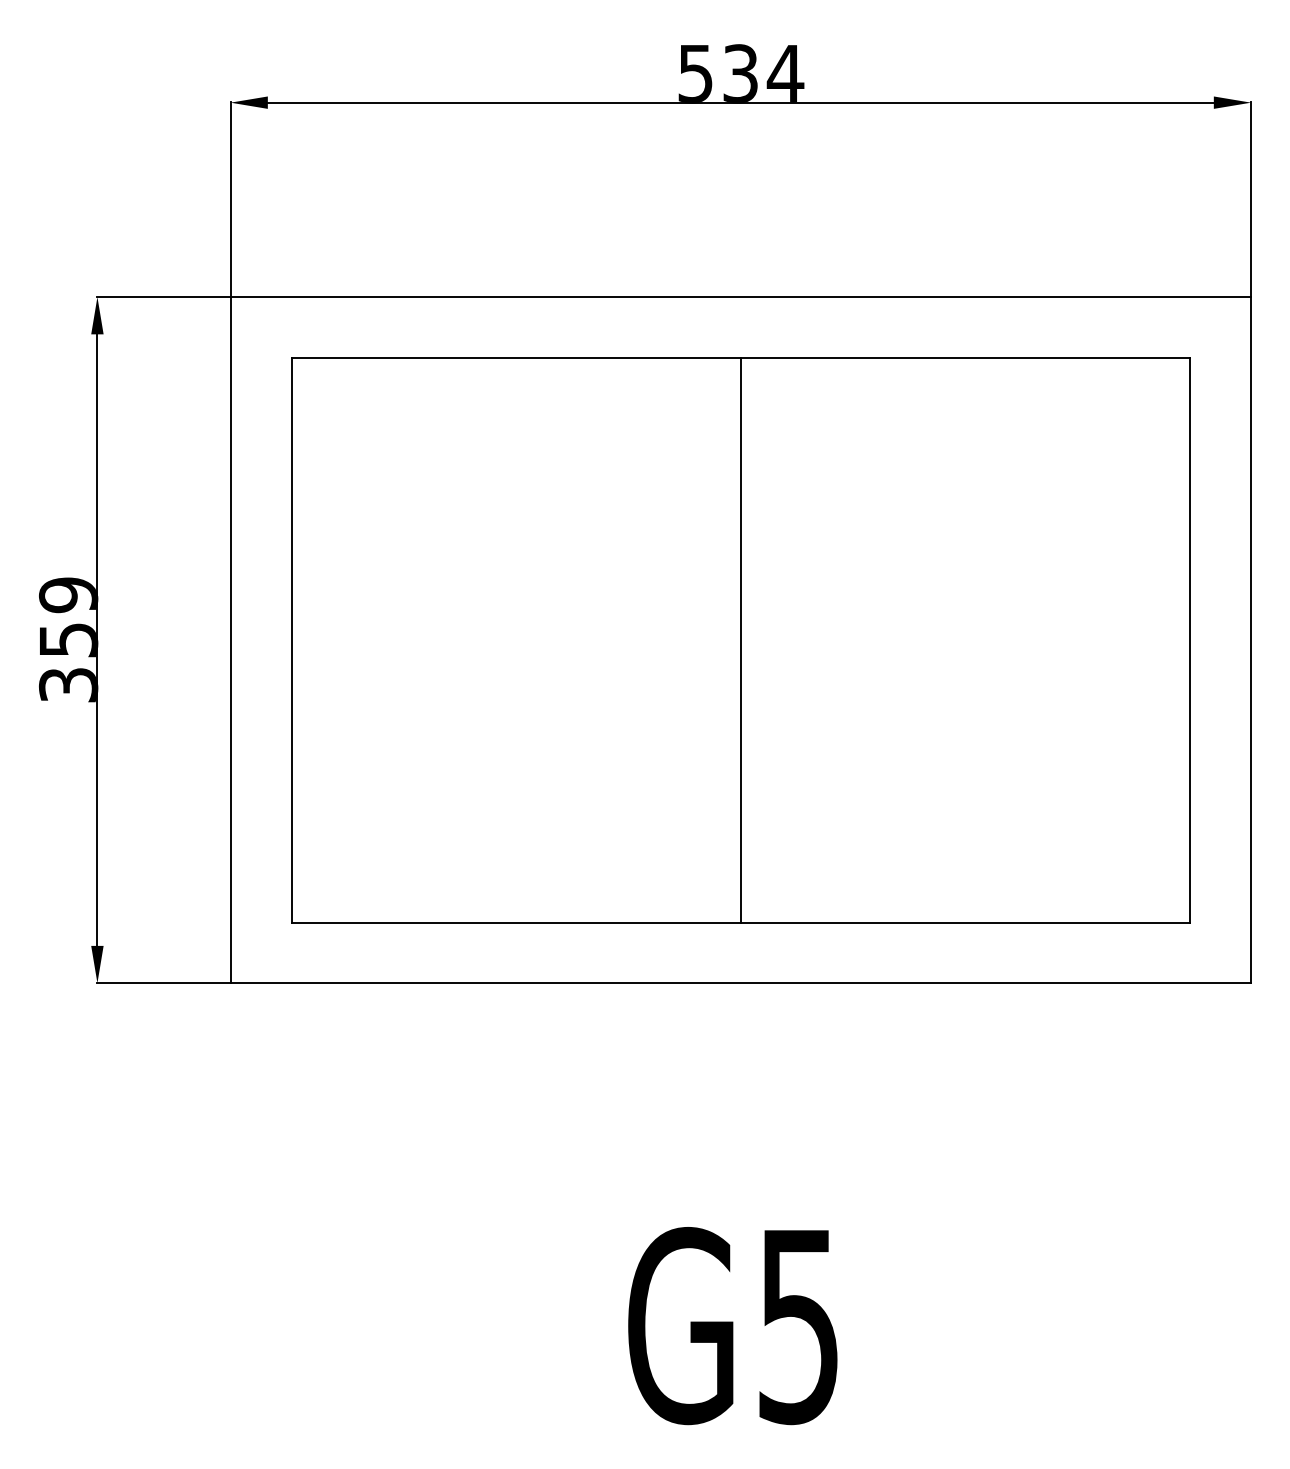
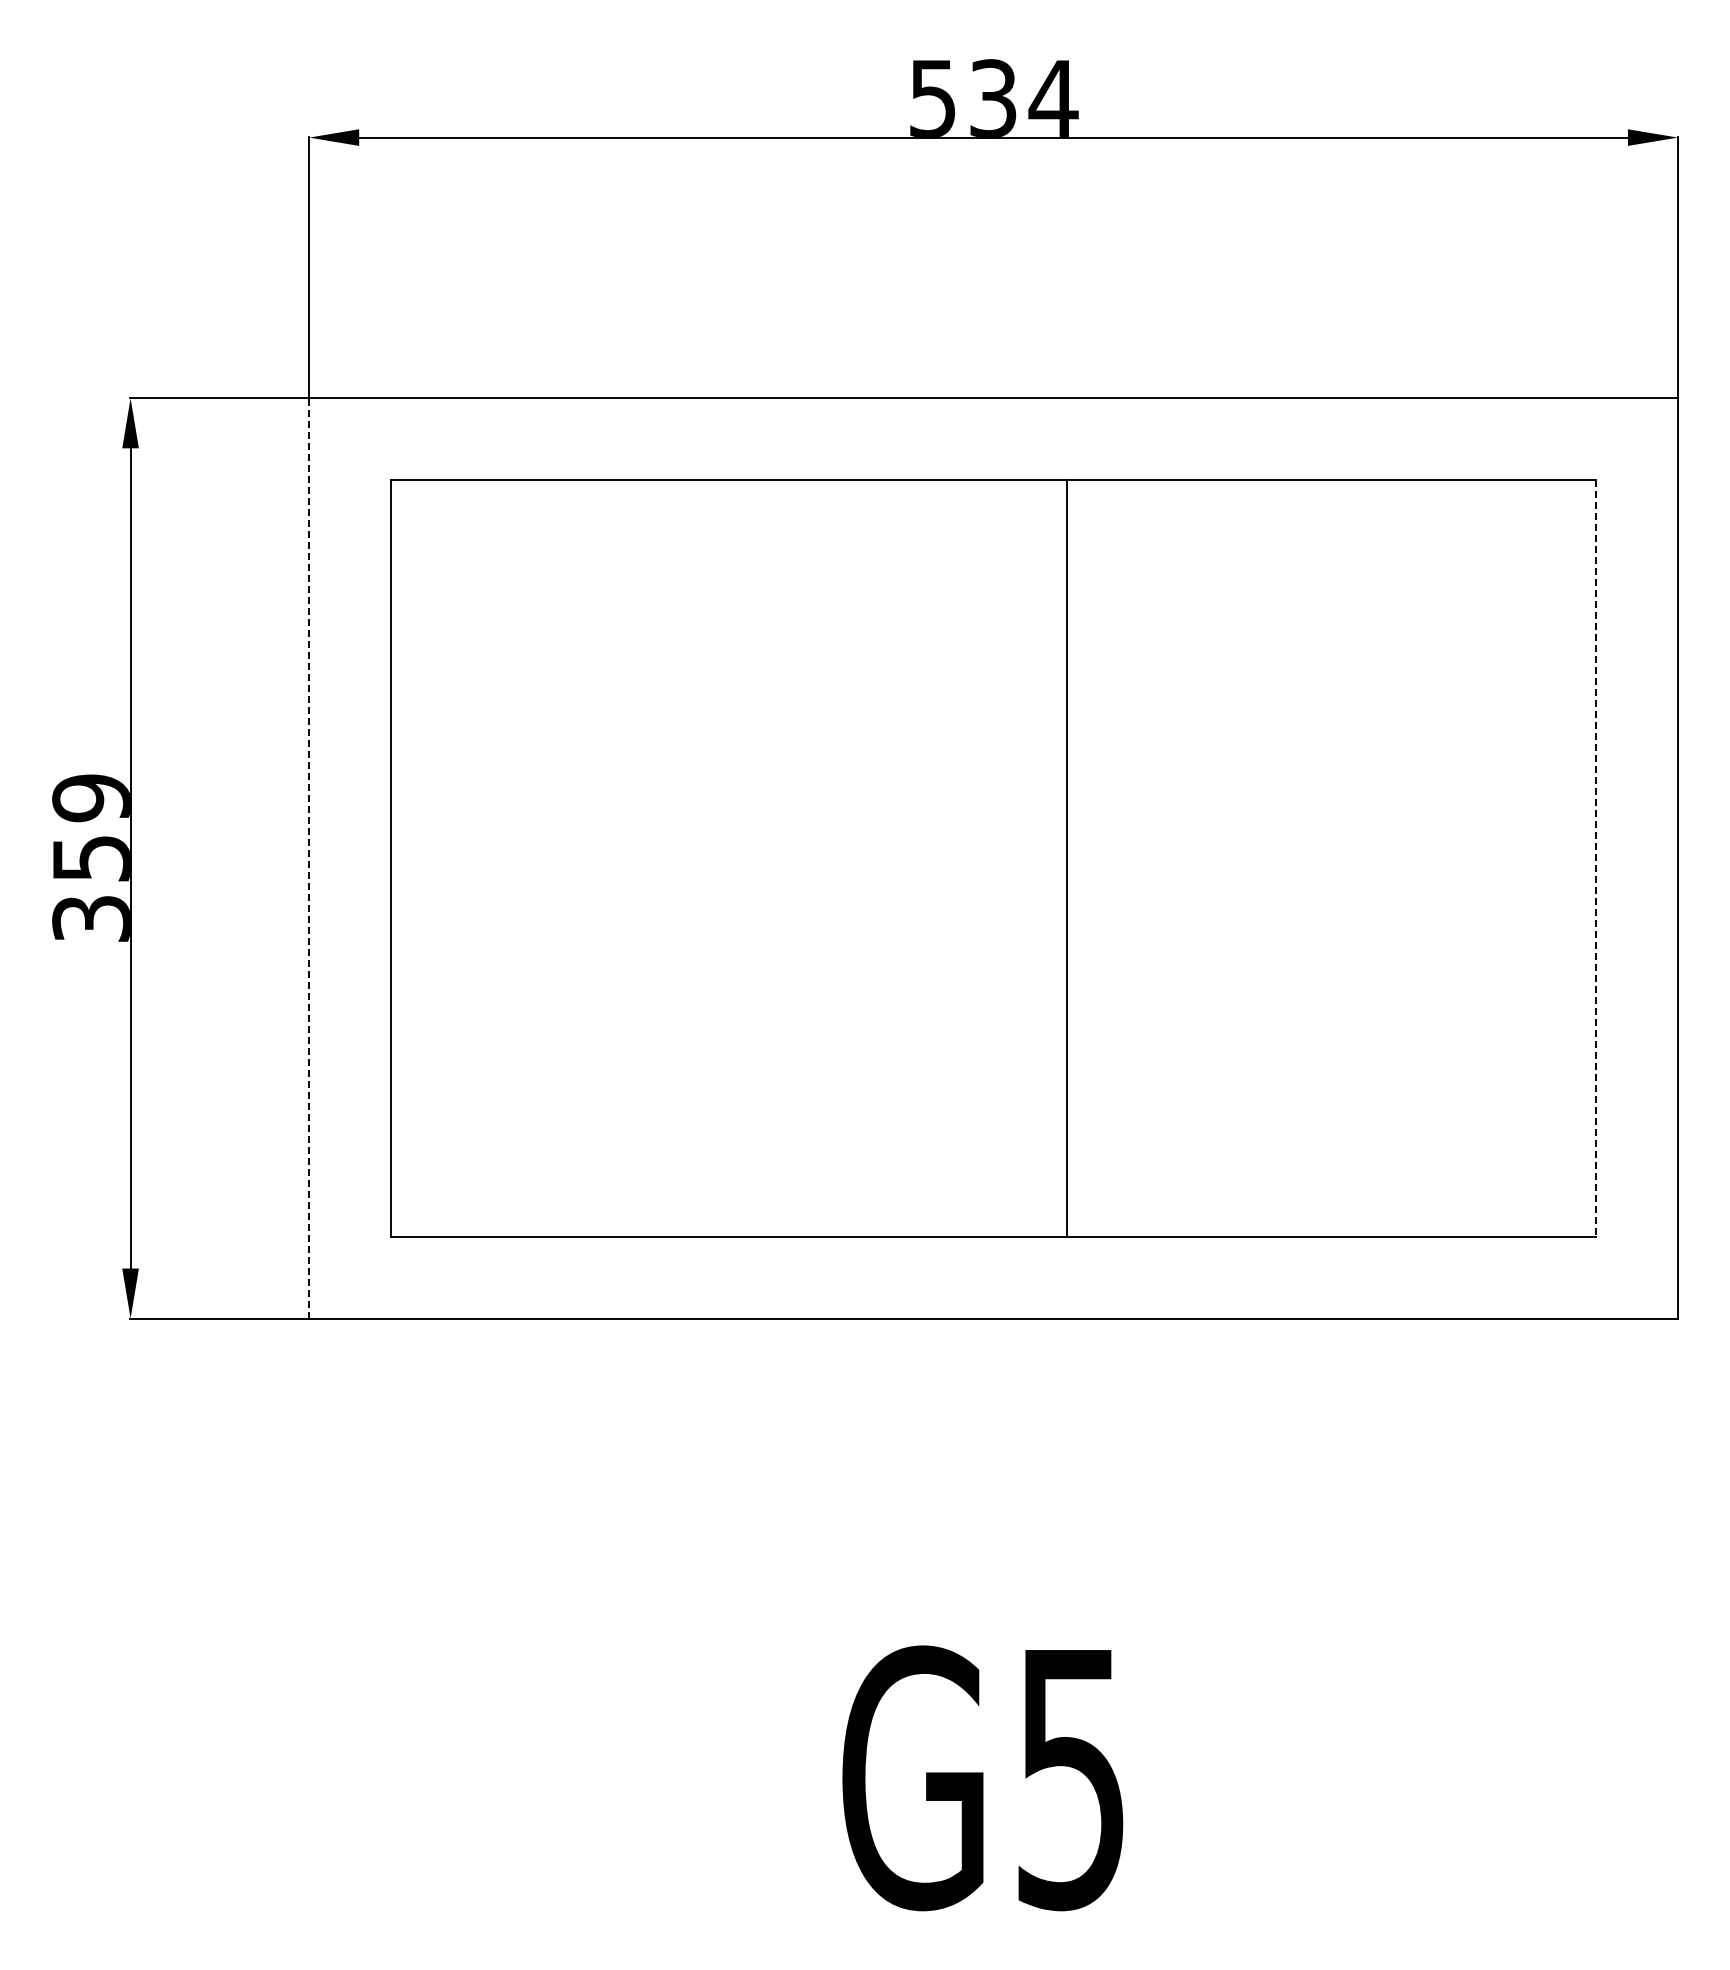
line: (230, 639) -> (309, 857), solid -> dashed
line: (740, 640) -> (1066, 858), moved
line: (1189, 640) -> (1595, 859), solid -> dashed

